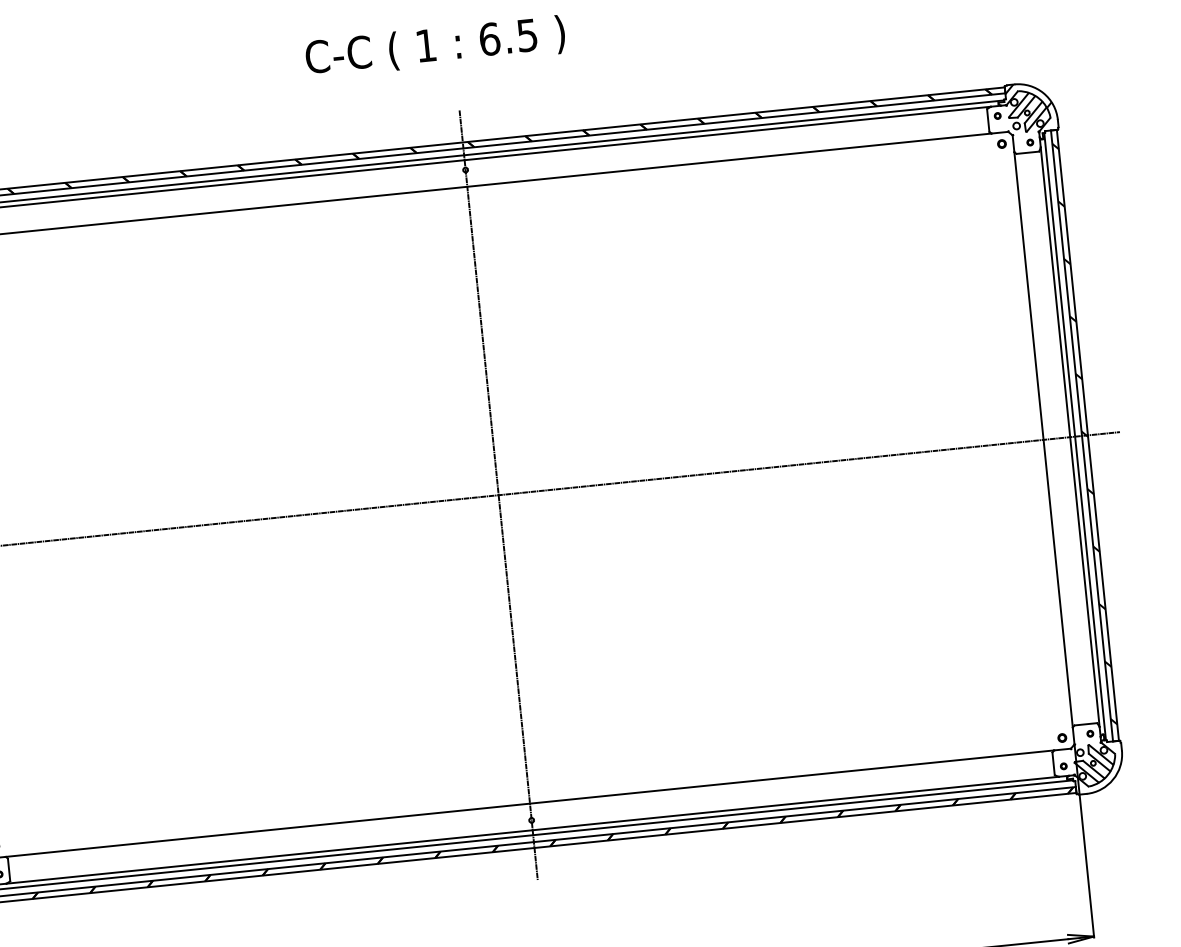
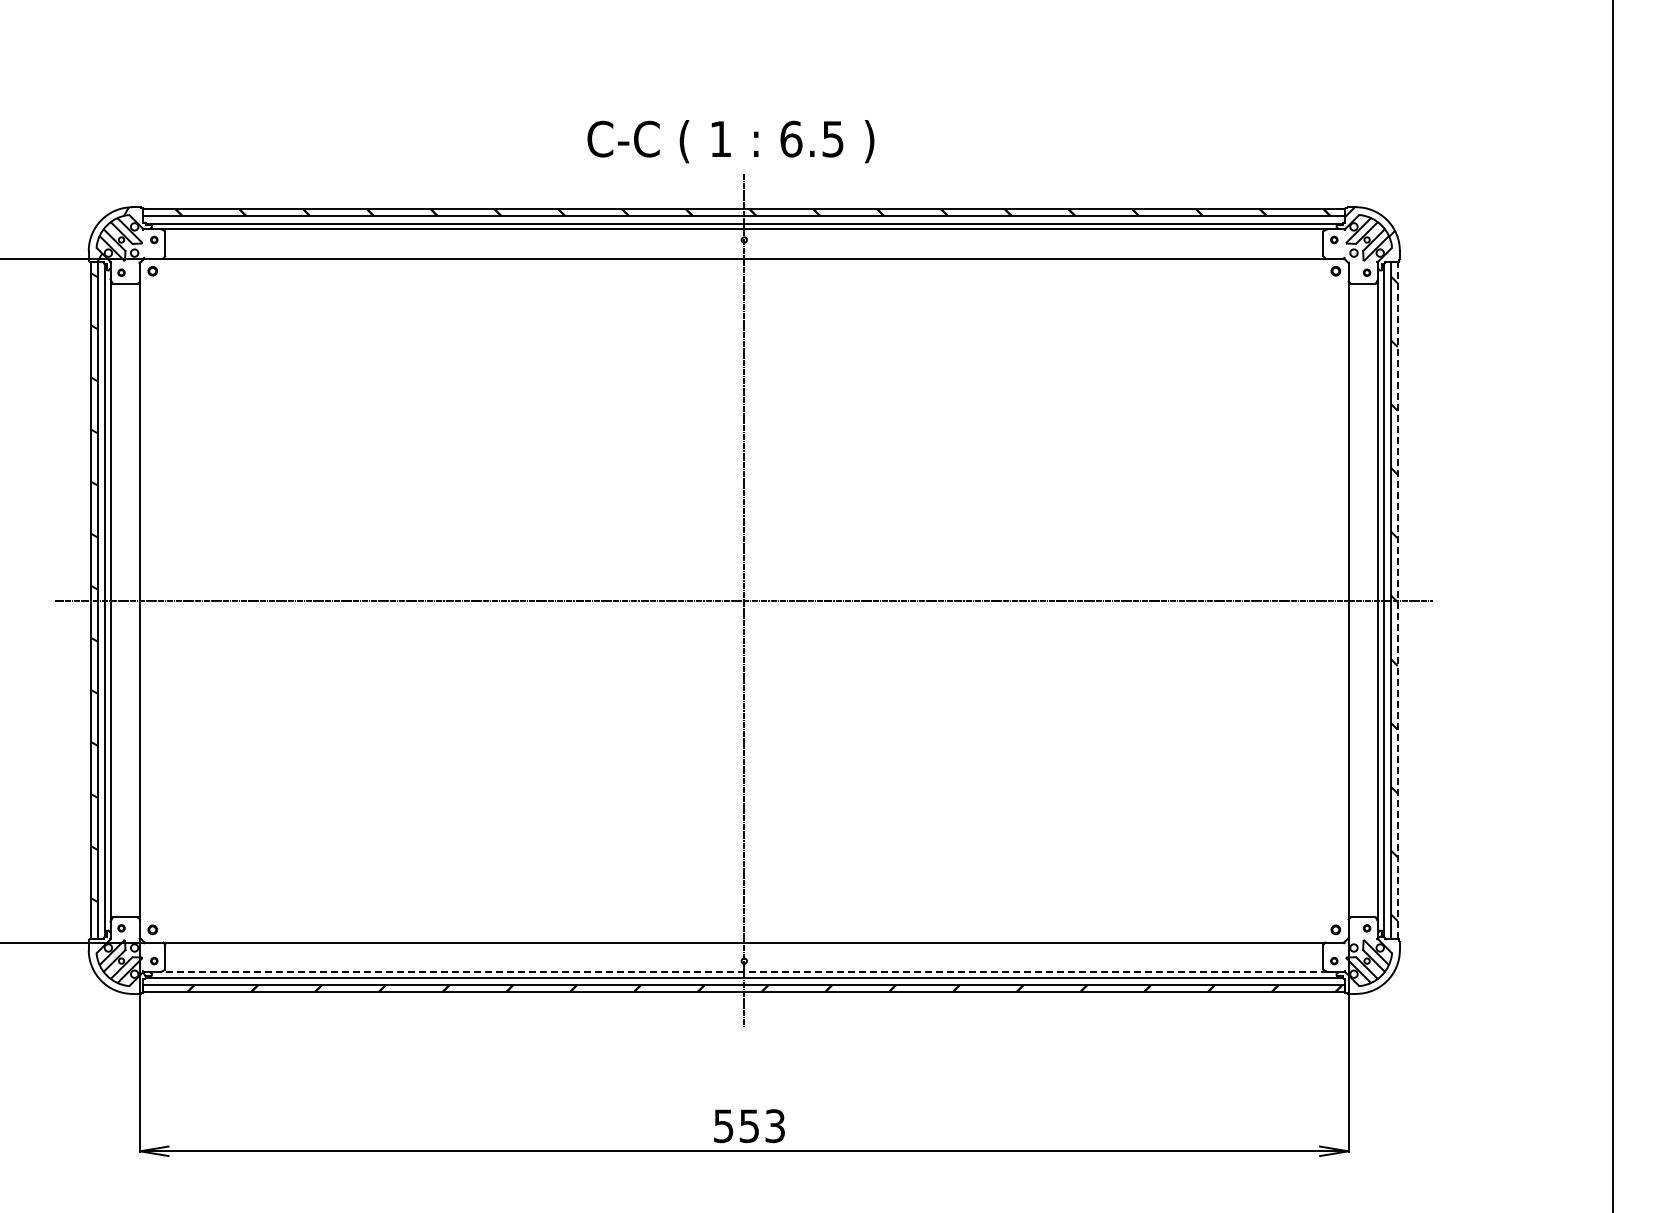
text: (435, 46) -> (730, 141), moved
line: (1087, 435) -> (1397, 600), solid -> dashed
line: (532, 830) -> (744, 972), solid -> dashed

